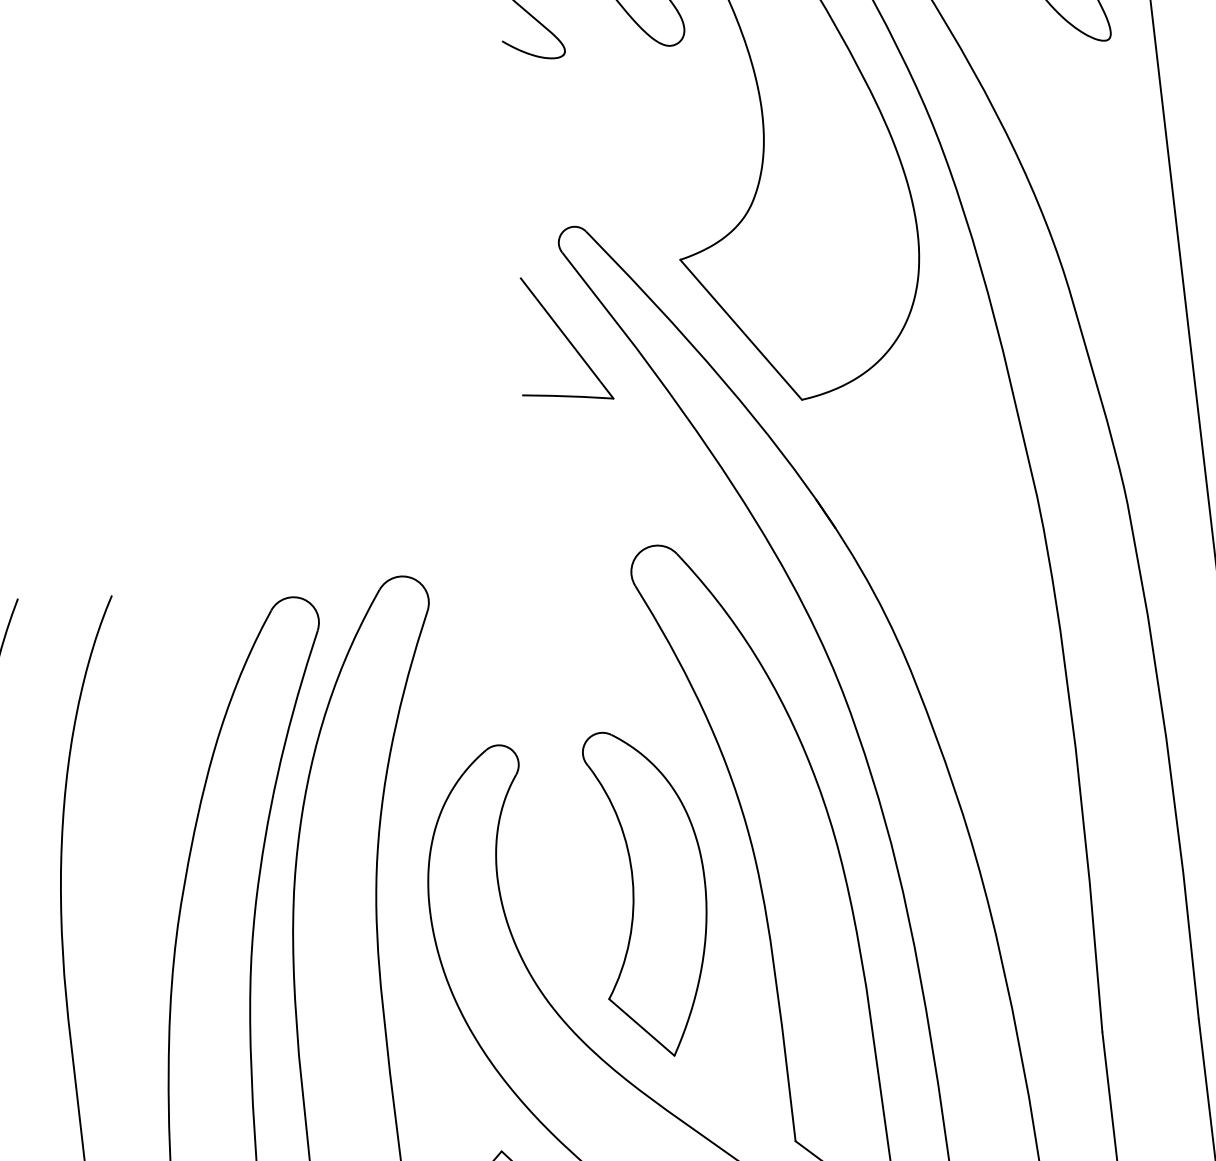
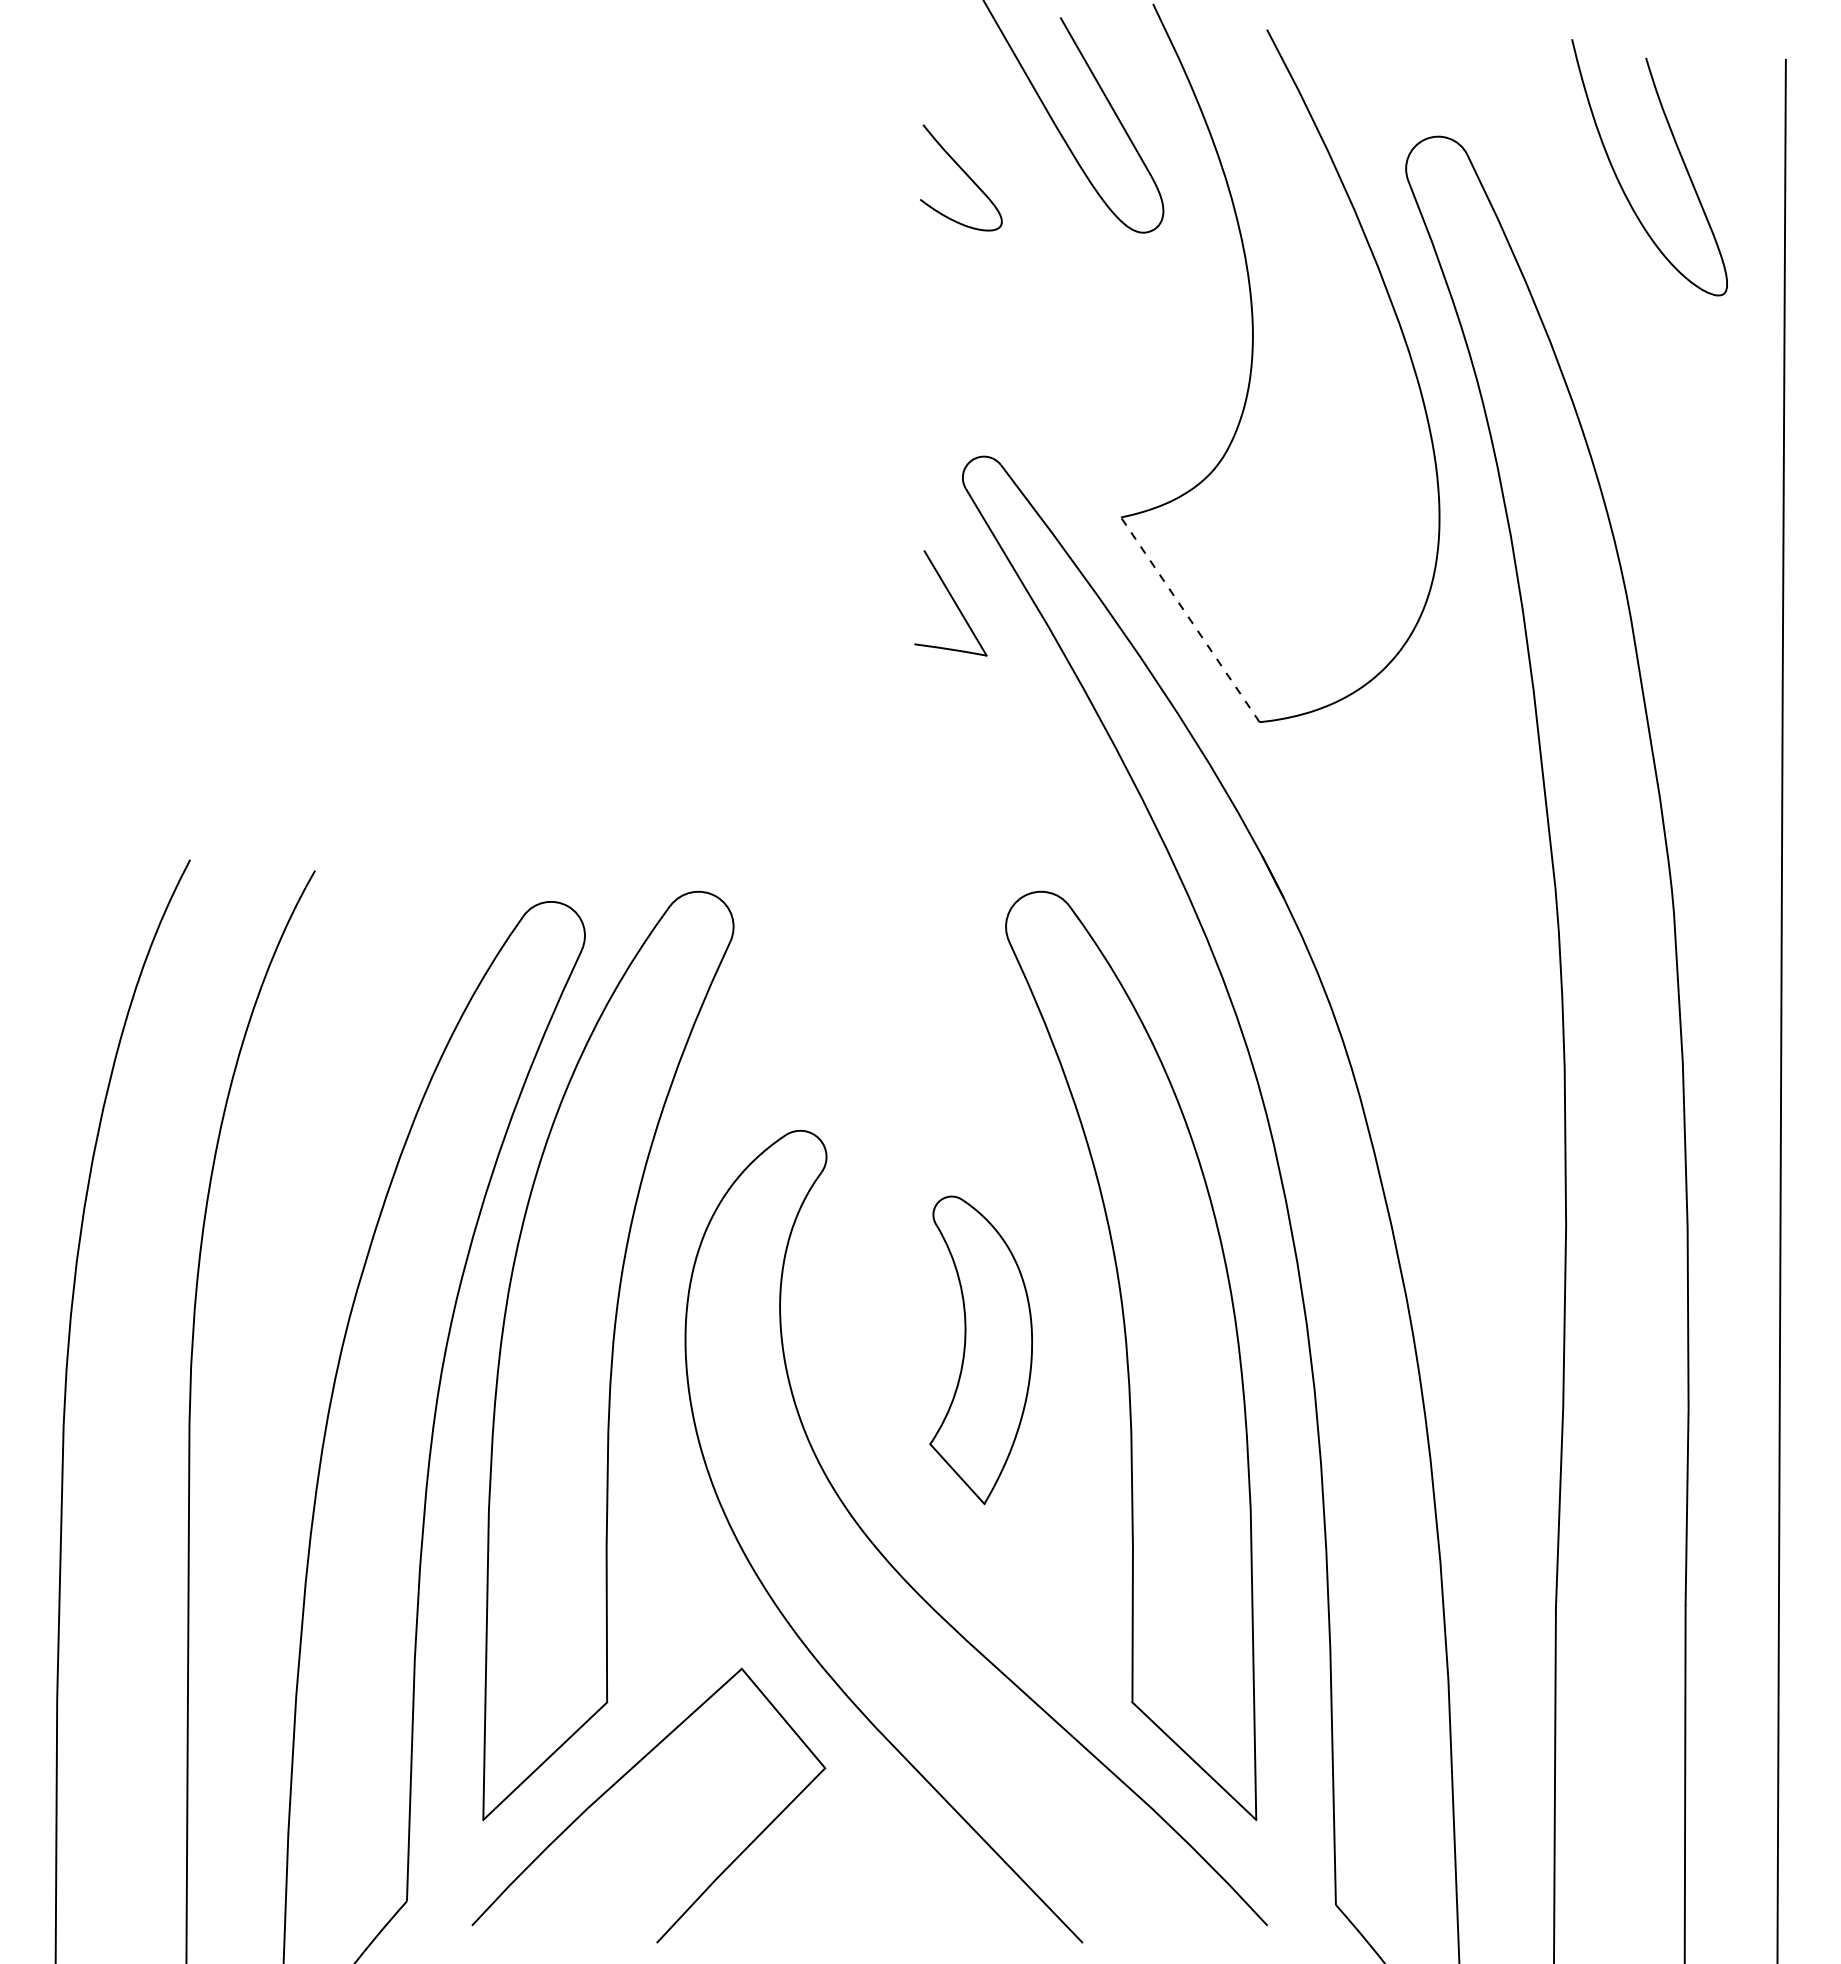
line: (741, 329) -> (1190, 619), solid -> dashed
part: (561, 339) -> (950, 603), size x0.6
part: (650, 892) -> (980, 1349), size x0.7

